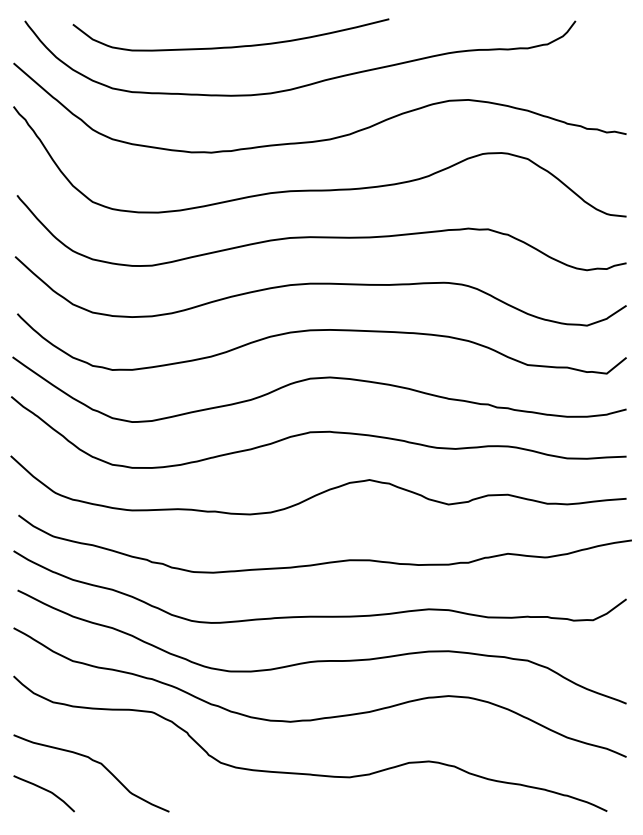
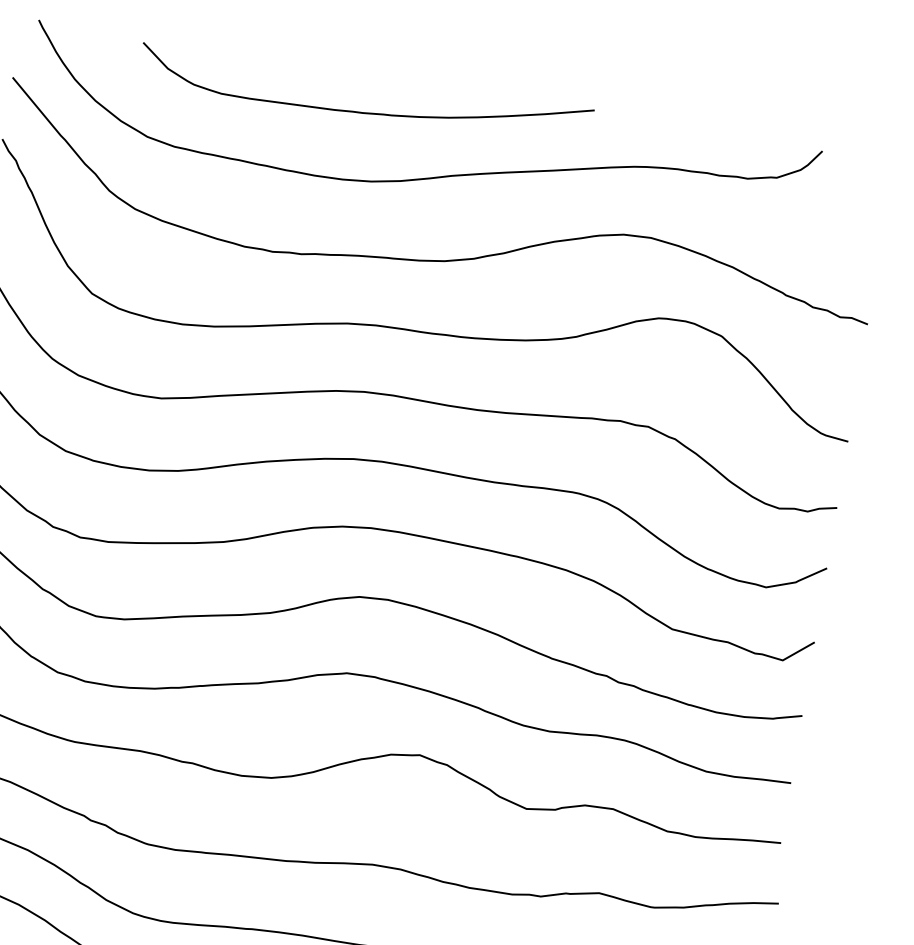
curve: (230, 46) -> (362, 111), moved

